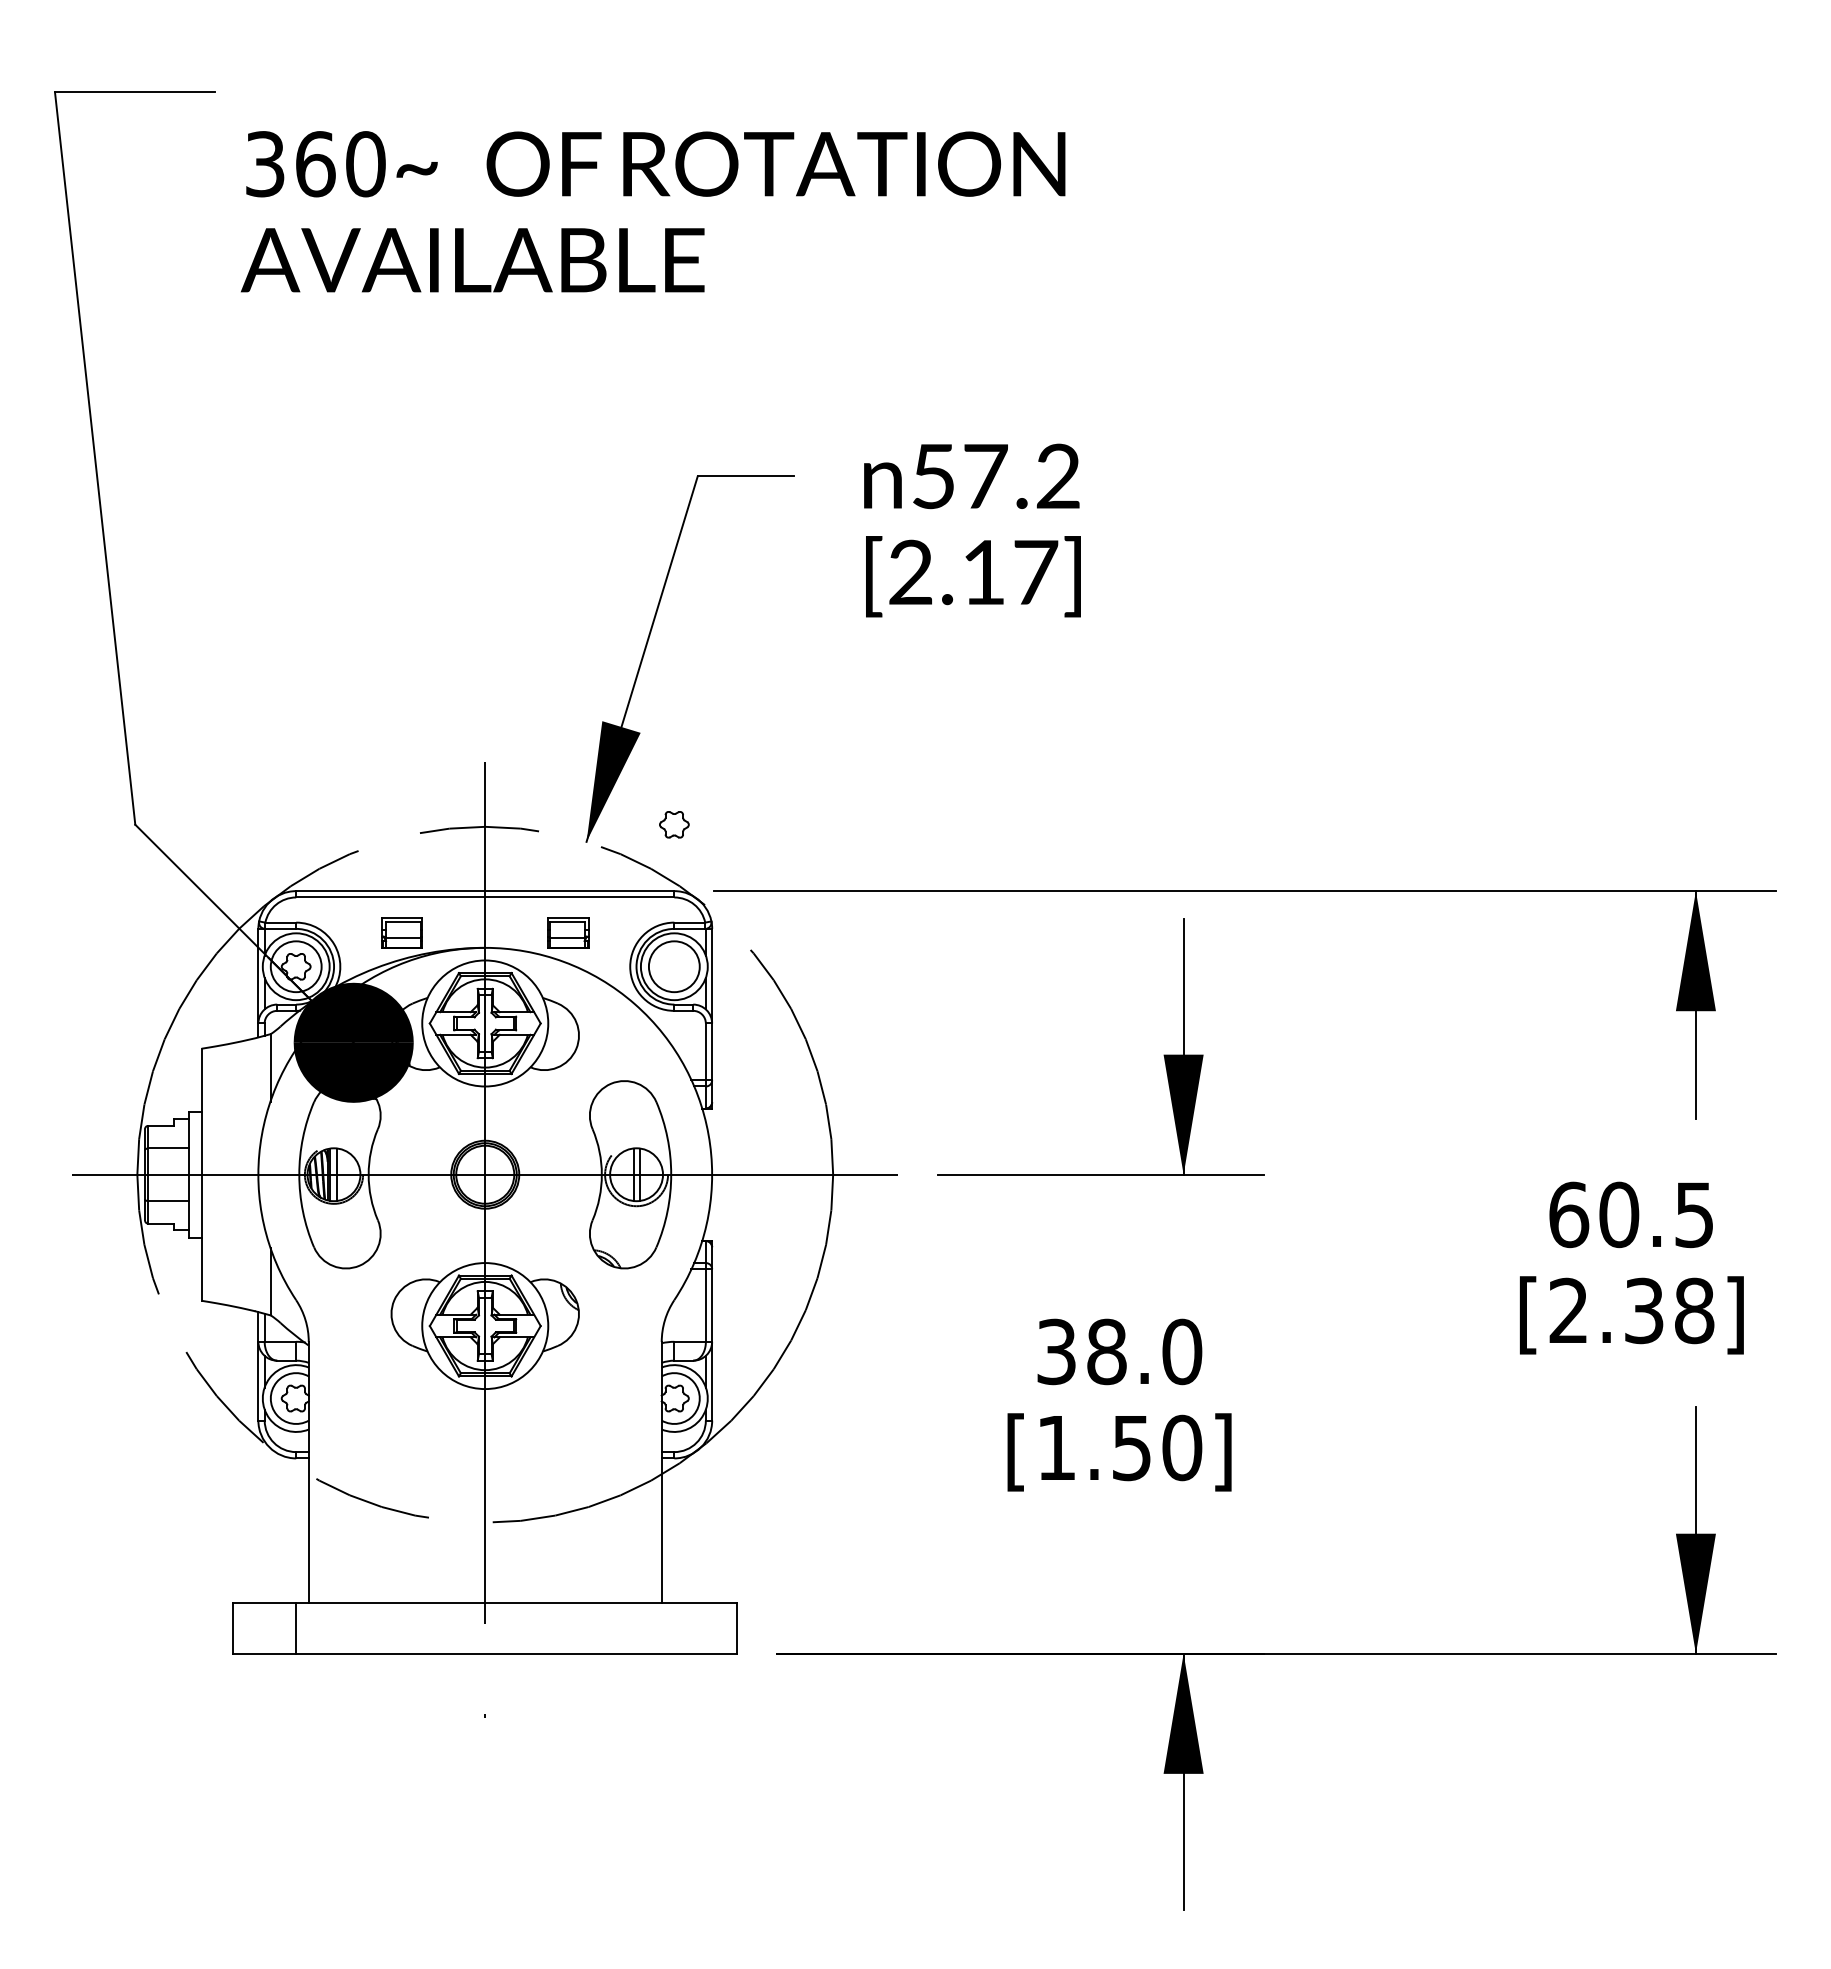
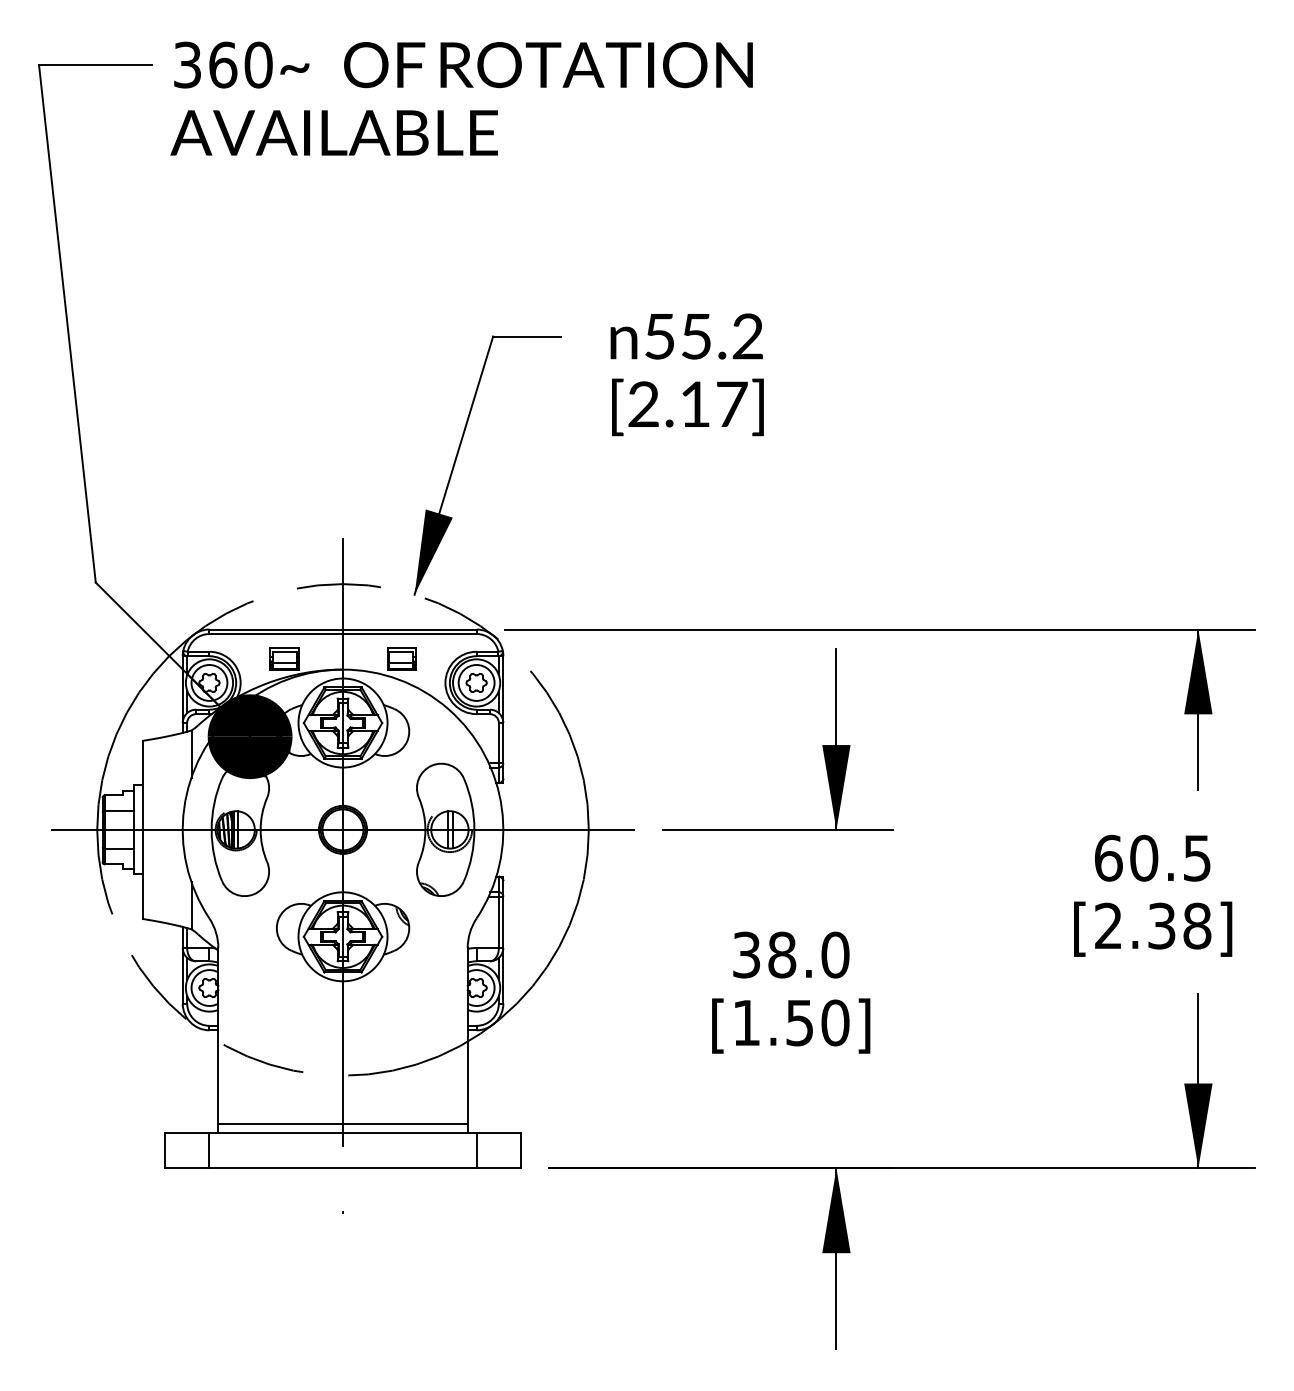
text: (653, 211) -> (461, 98), moved
text: (985, 476) -> (696, 336), 57.2 -> 55.2
part: (674, 824) -> (476, 682), moved
line: (484, 1590) -> (342, 1123), added
line: (674, 1628) -> (476, 1150), added

